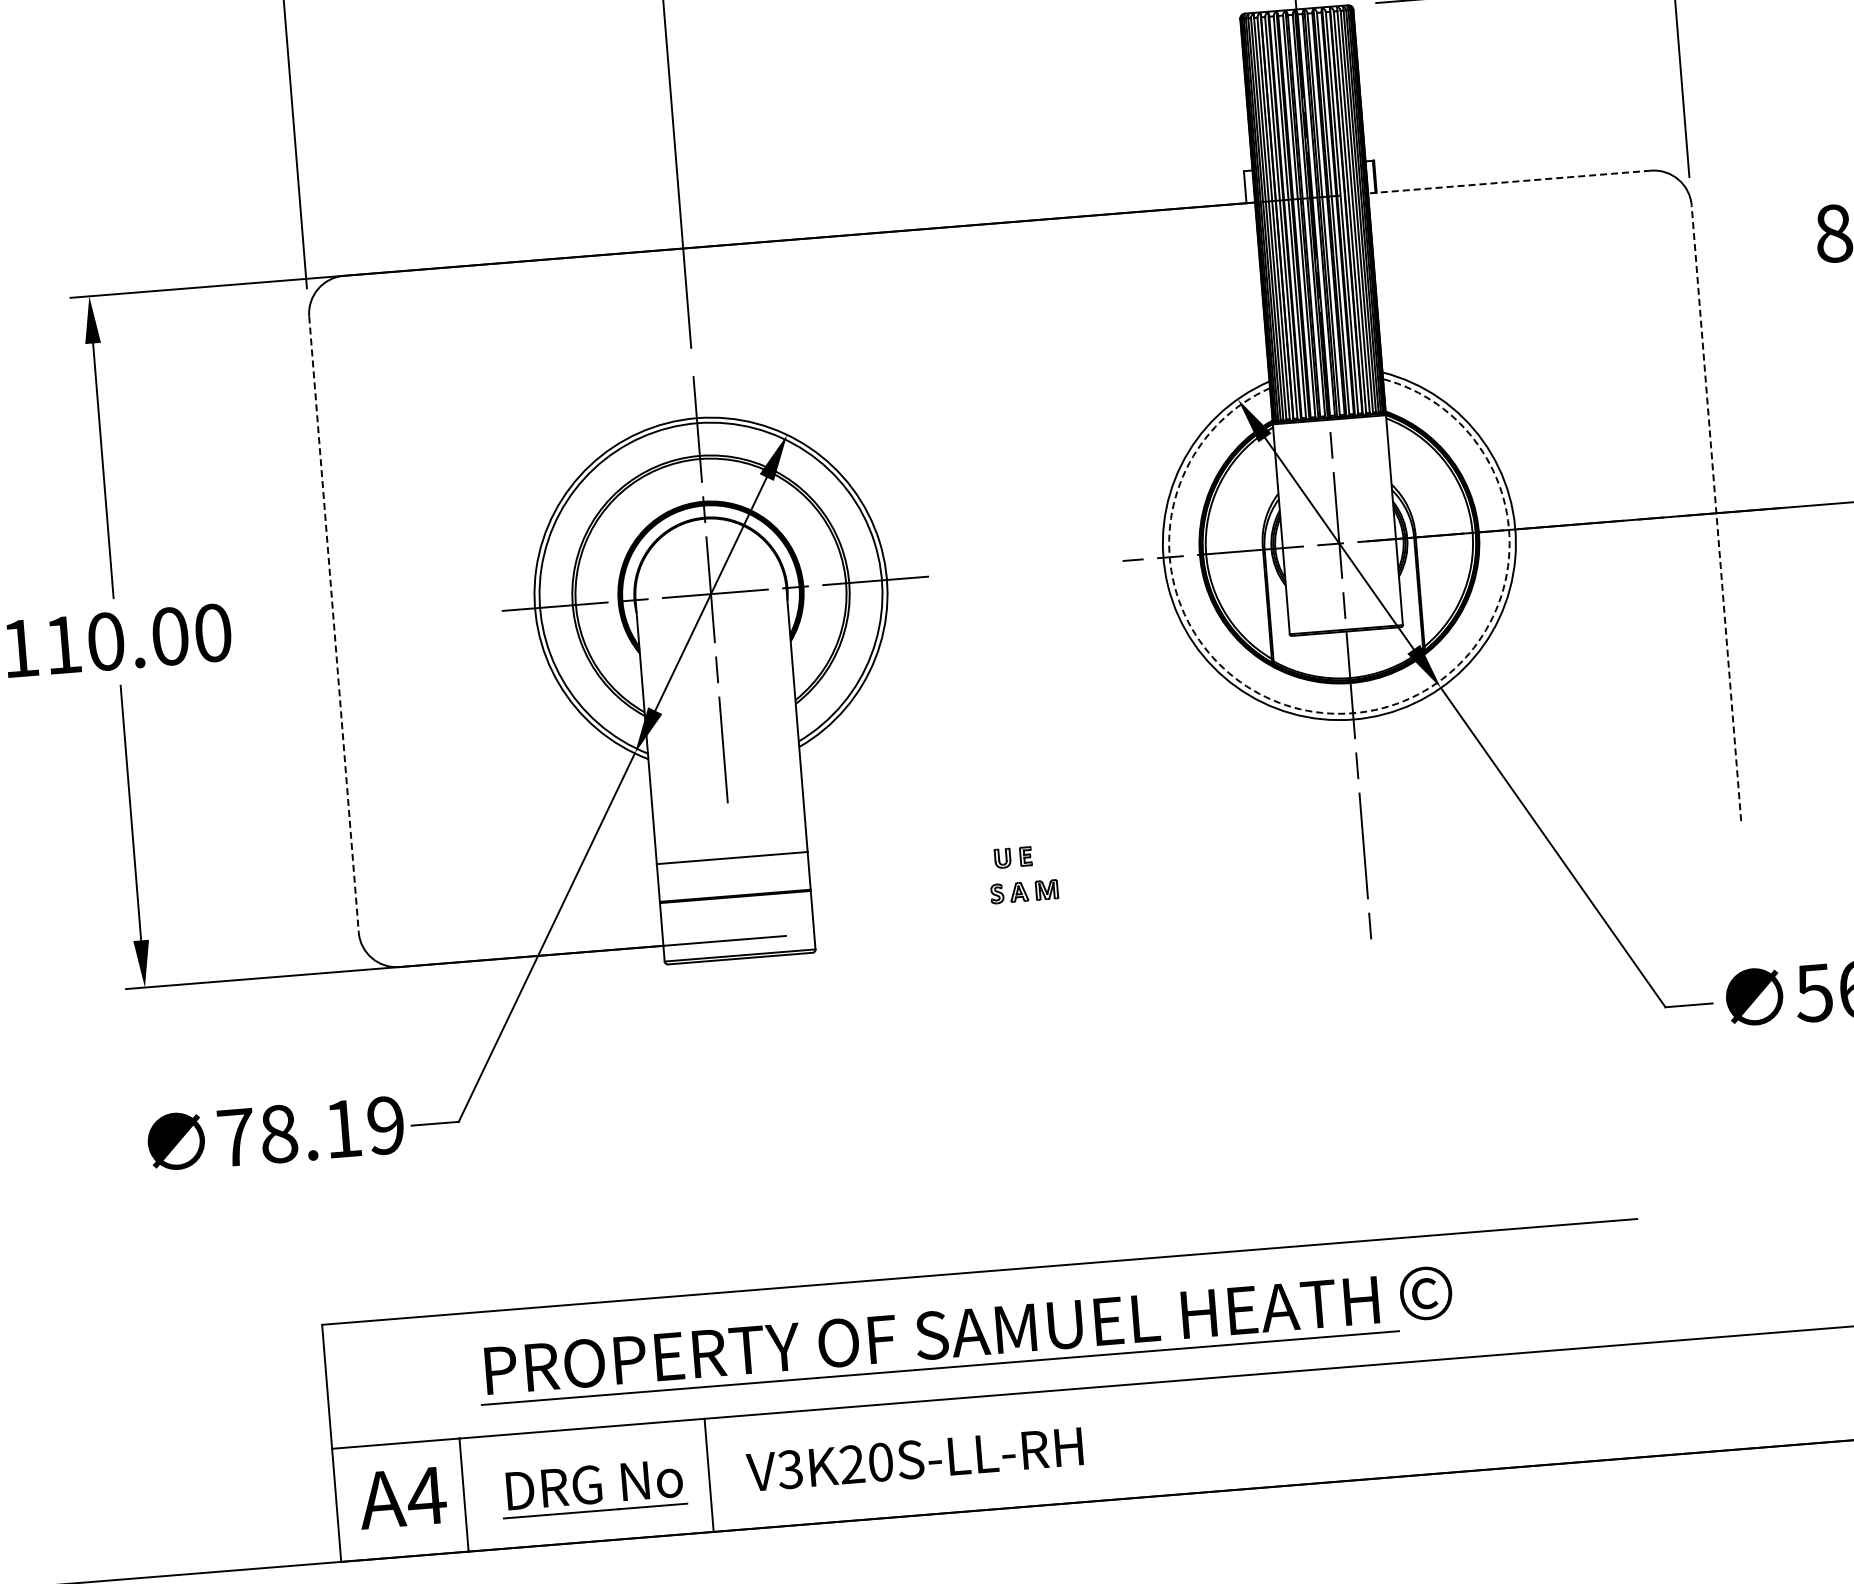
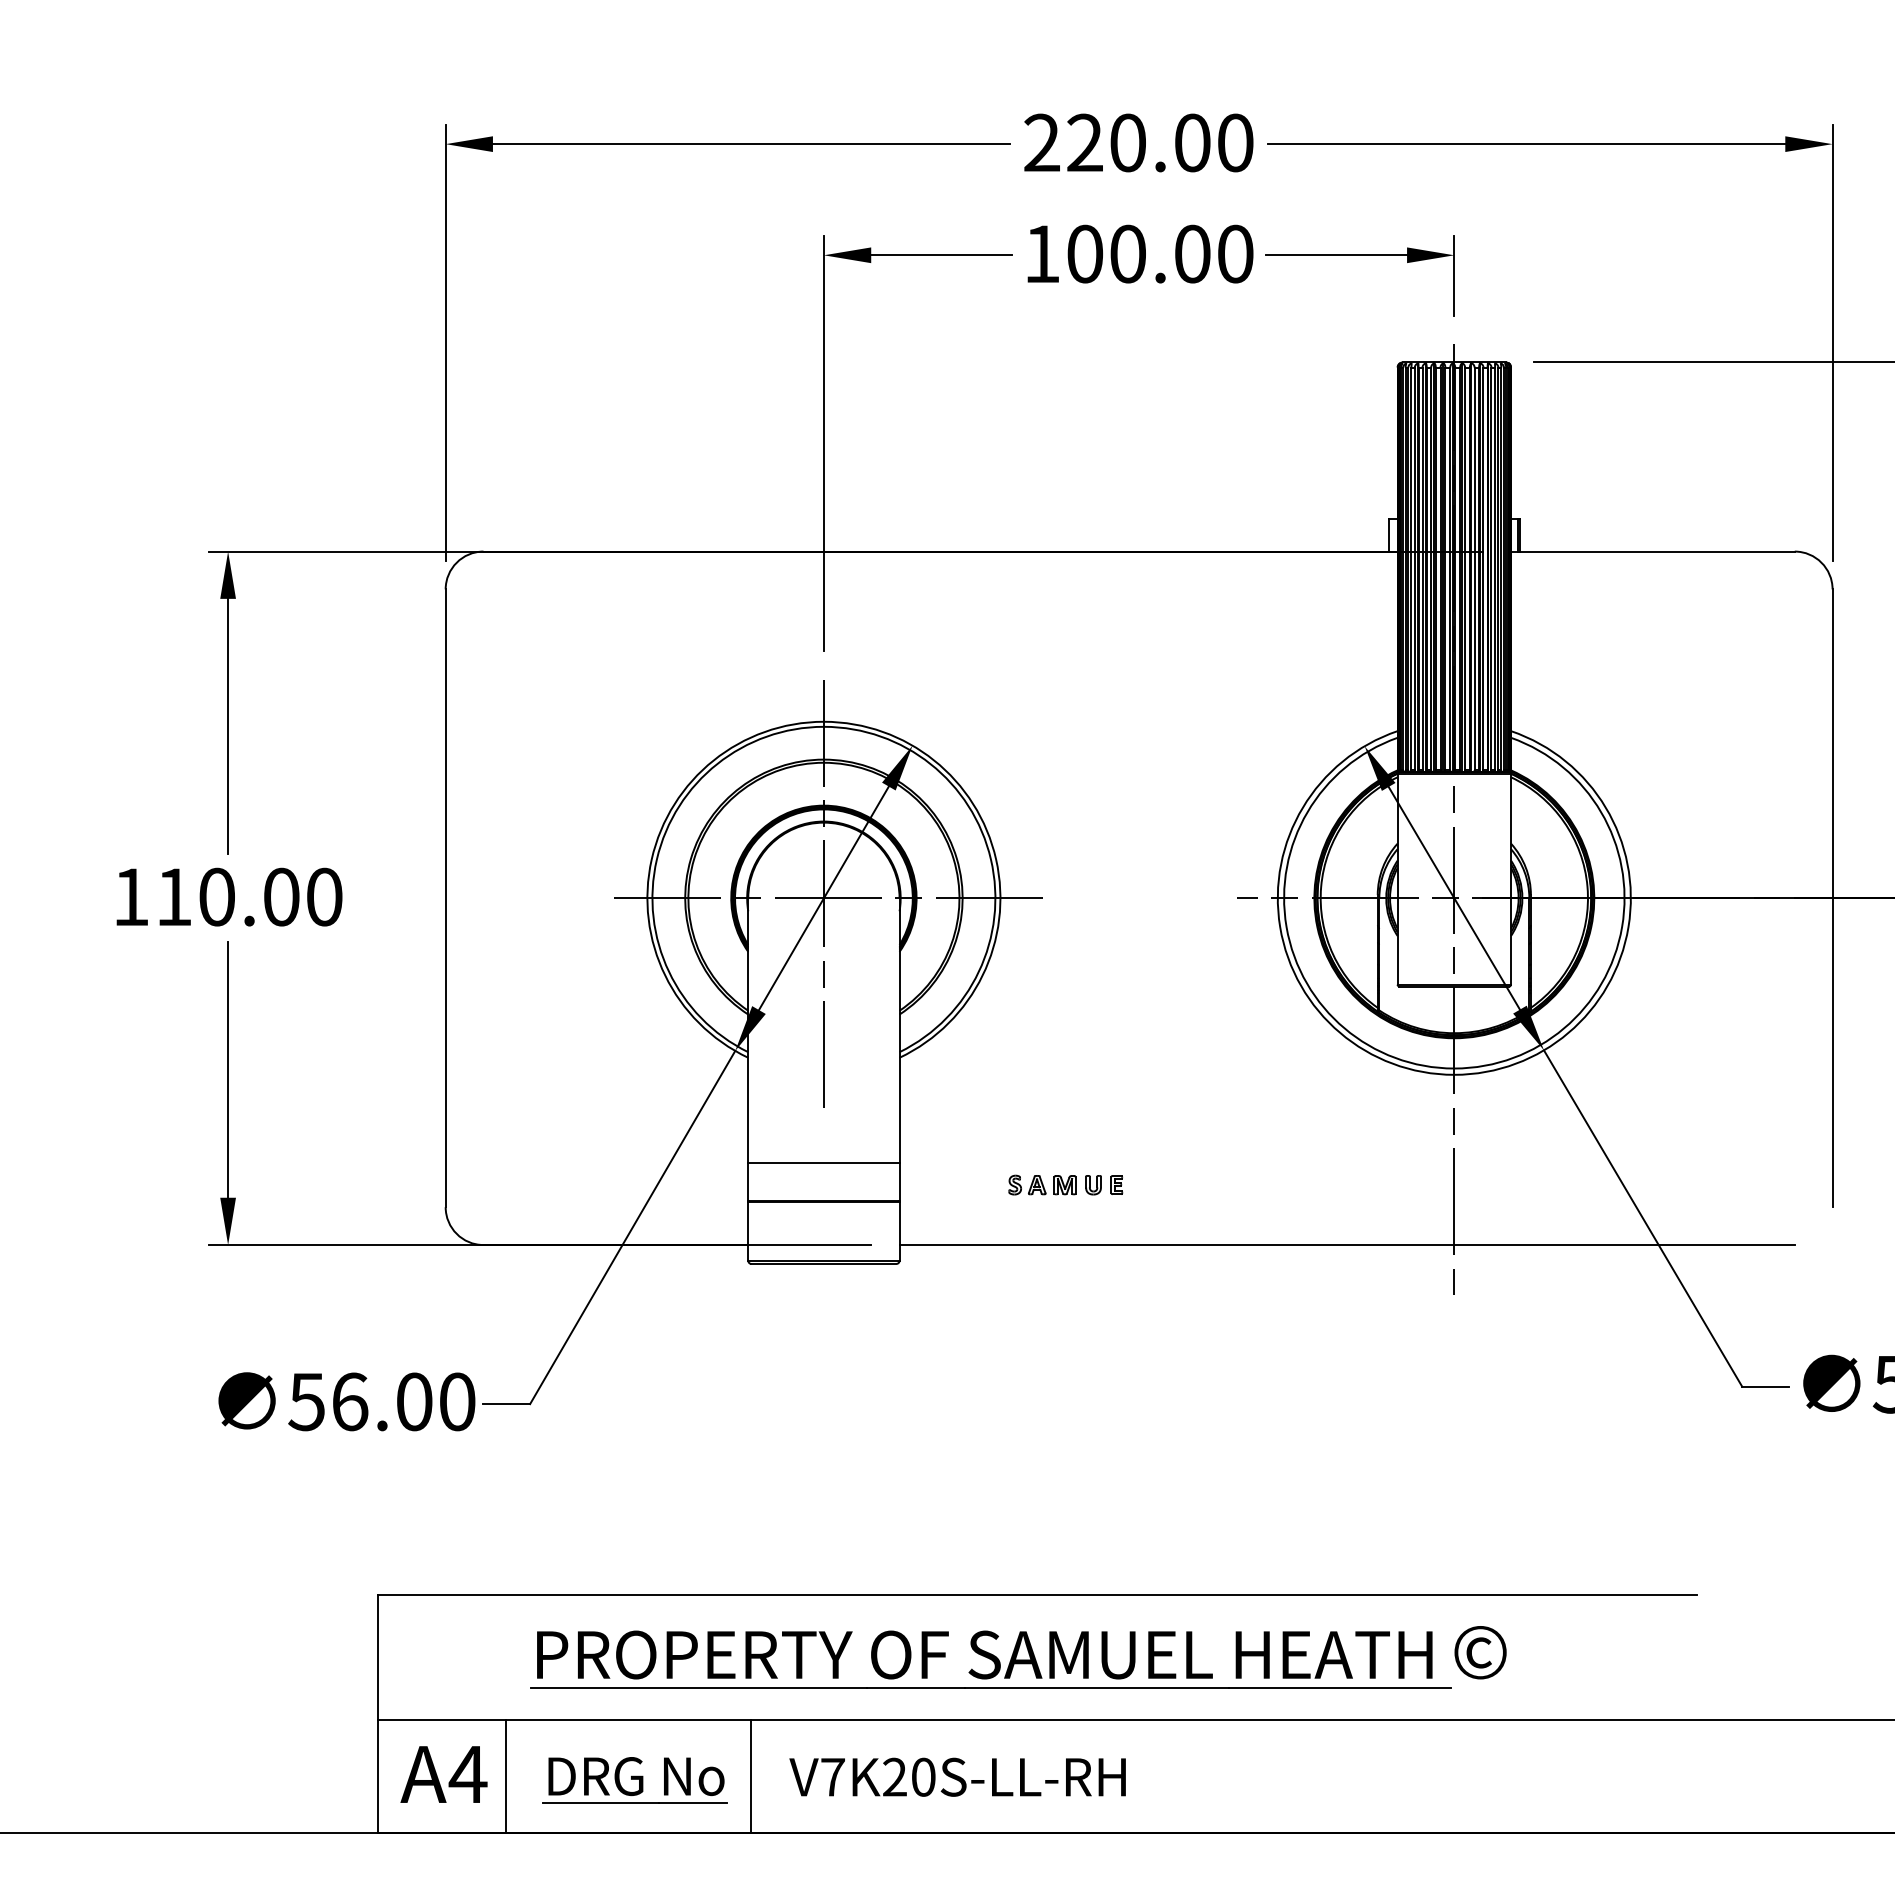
line: (1509, 182) -> (1652, 551), dashed -> solid
line: (1716, 513) -> (1832, 898), dashed -> solid
line: (333, 624) -> (445, 898), dashed -> solid
arc: (1353, 713) -> (1454, 1068), dashed -> solid
part: (1024, 891) -> (1042, 1184), moved
line: (1259, 898) -> (1346, 1245), added
text: (310, 1131) -> (381, 1401), 78.19 -> 56.00
text: (789, 1468) -> (832, 1776), V3K20S-LL-RH -> V7K20S-LL-RH

